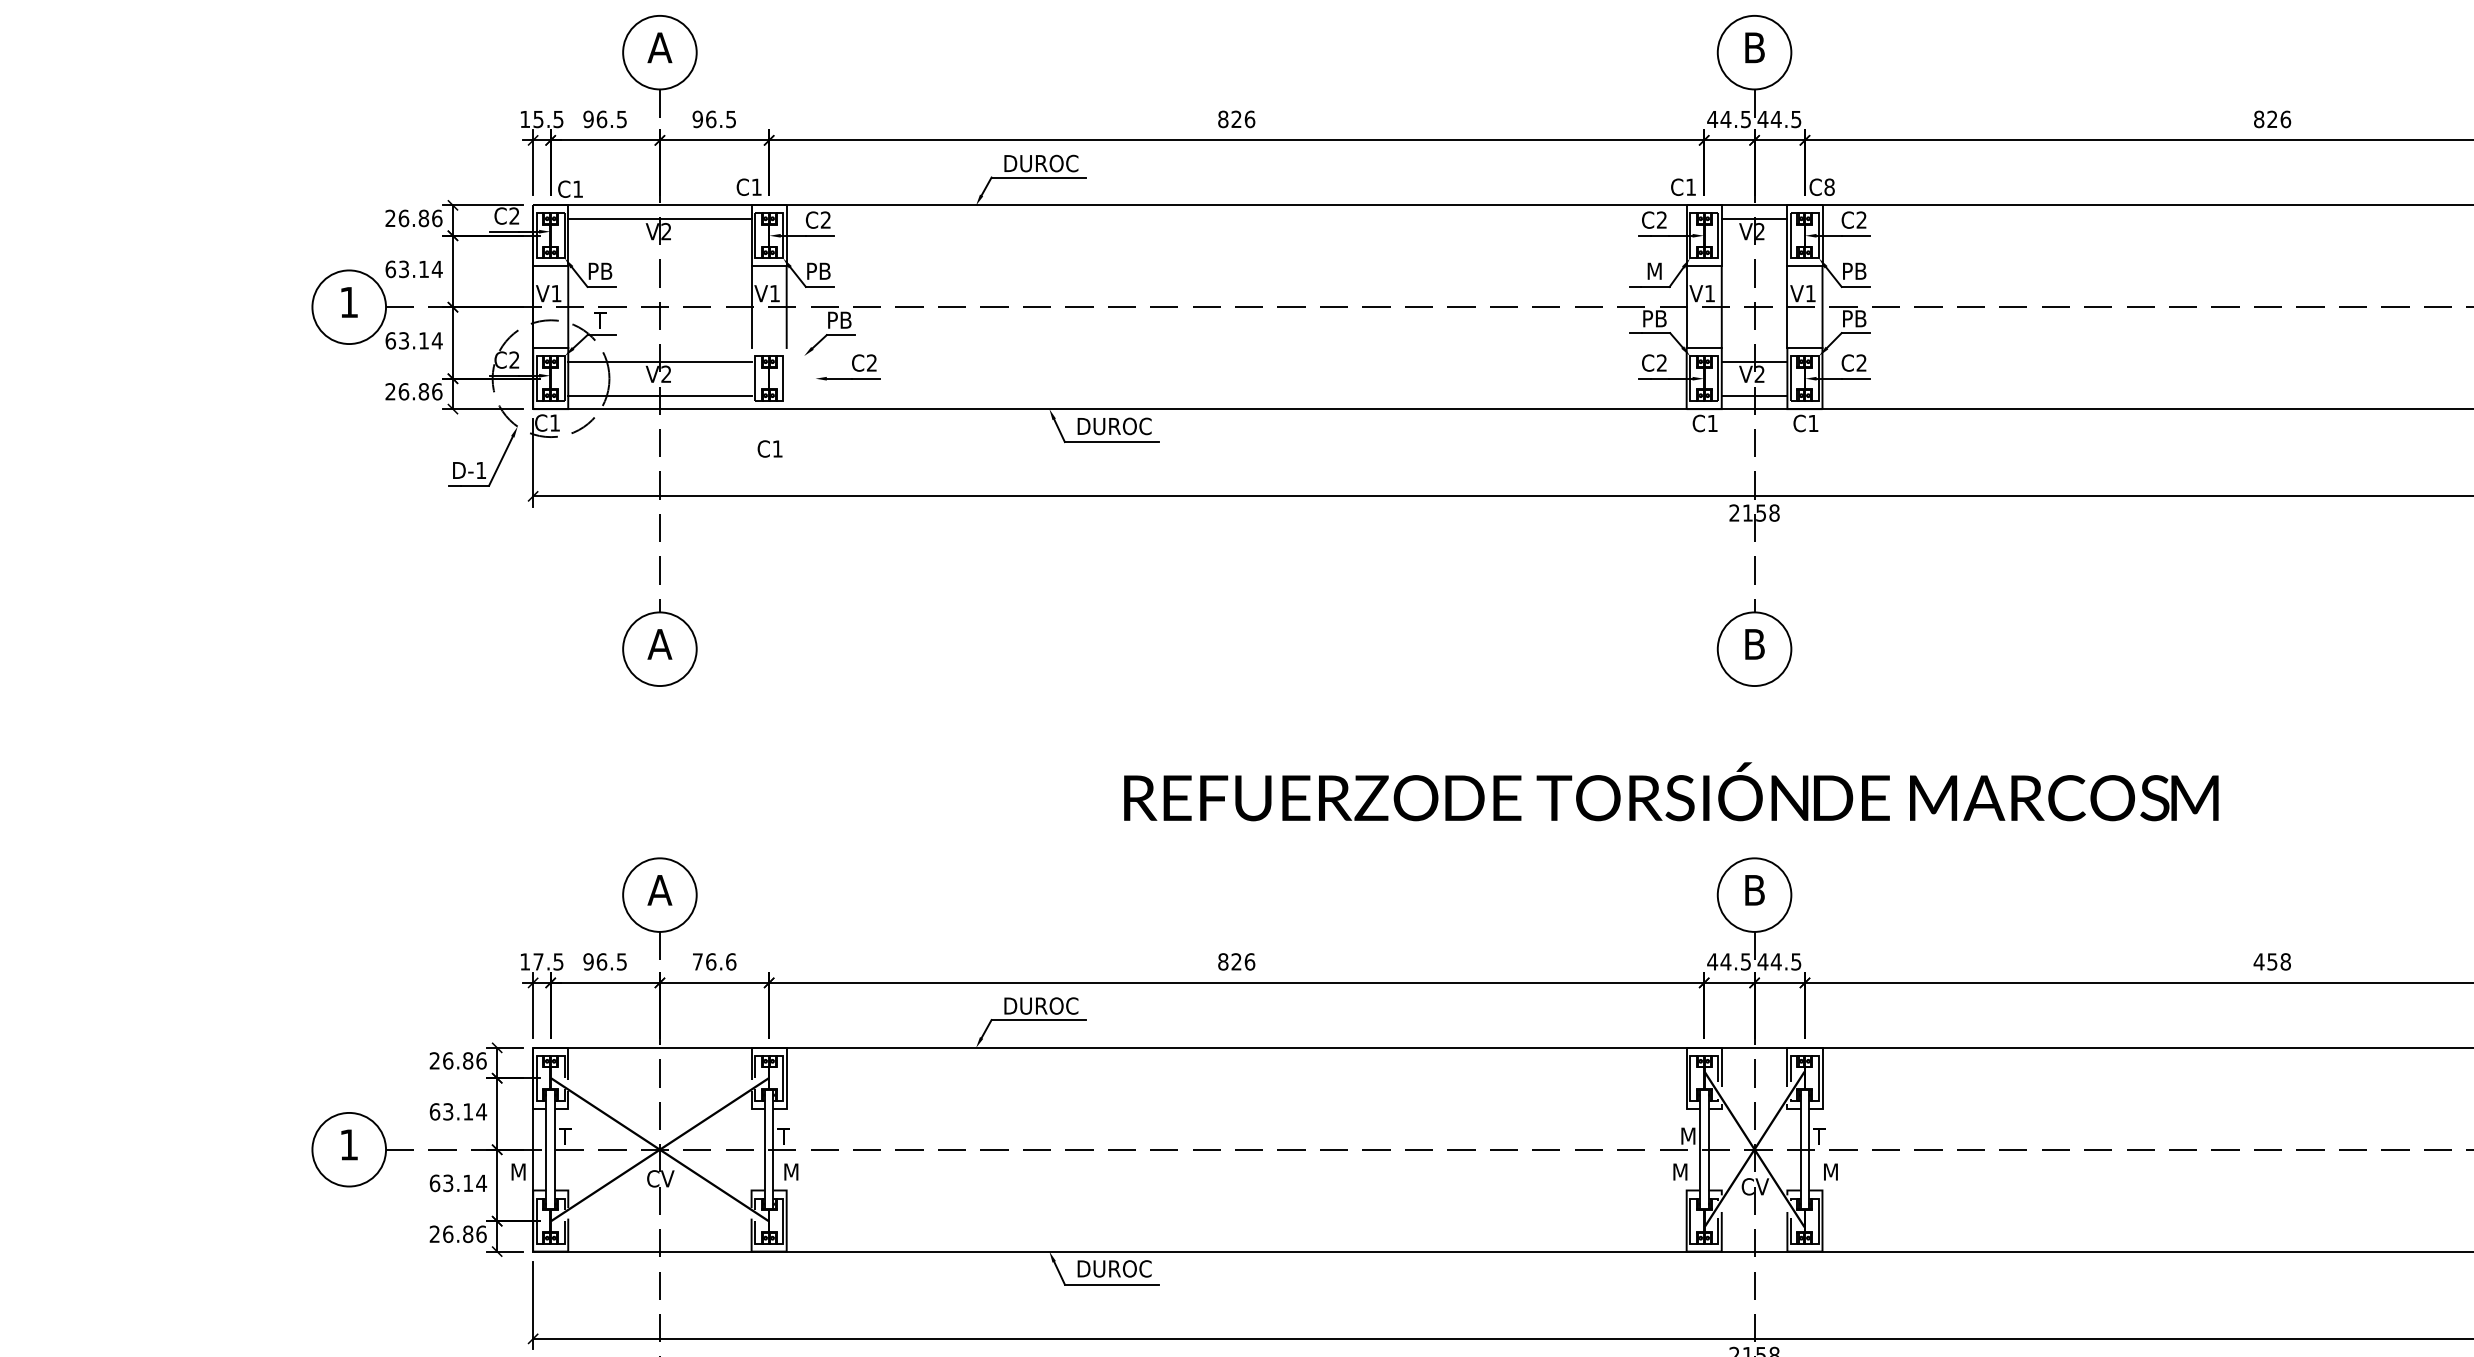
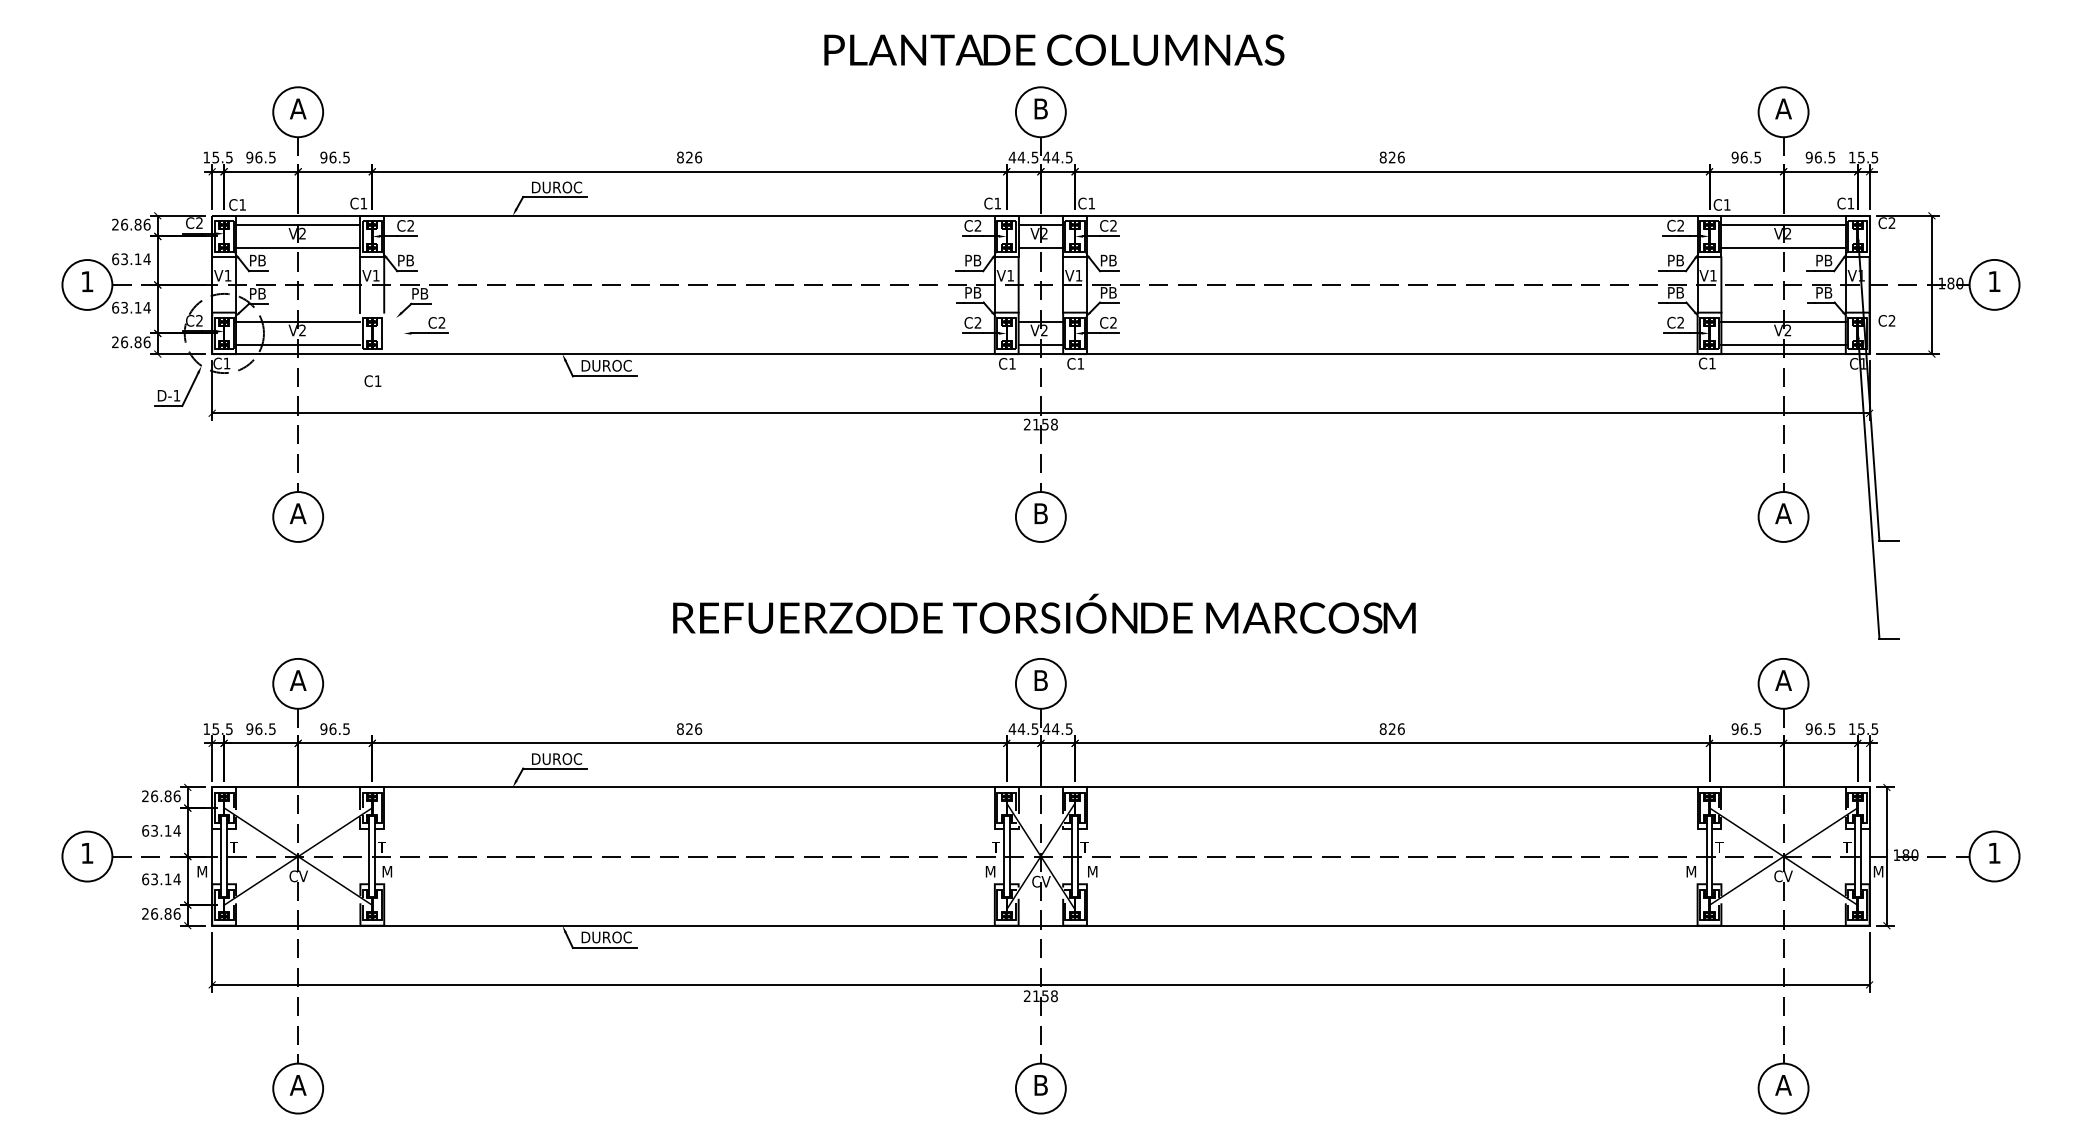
text: (1829, 187) -> (1091, 203), C8 -> C1
line: (660, 253) -> (298, 248), added
line: (1753, 253) -> (1040, 248), added
text: (1655, 271) -> (973, 260), M -> PB
text: (599, 319) -> (257, 293), T -> PB
text: (1671, 791) -> (1044, 613), moved
text: (538, 962) -> (215, 729), 17.5 -> 15.5
text: (714, 962) -> (335, 729), 76.6 -> 96.5
text: (2271, 962) -> (1391, 729), 458 -> 826
text: (1687, 1136) -> (995, 847), M -> T

